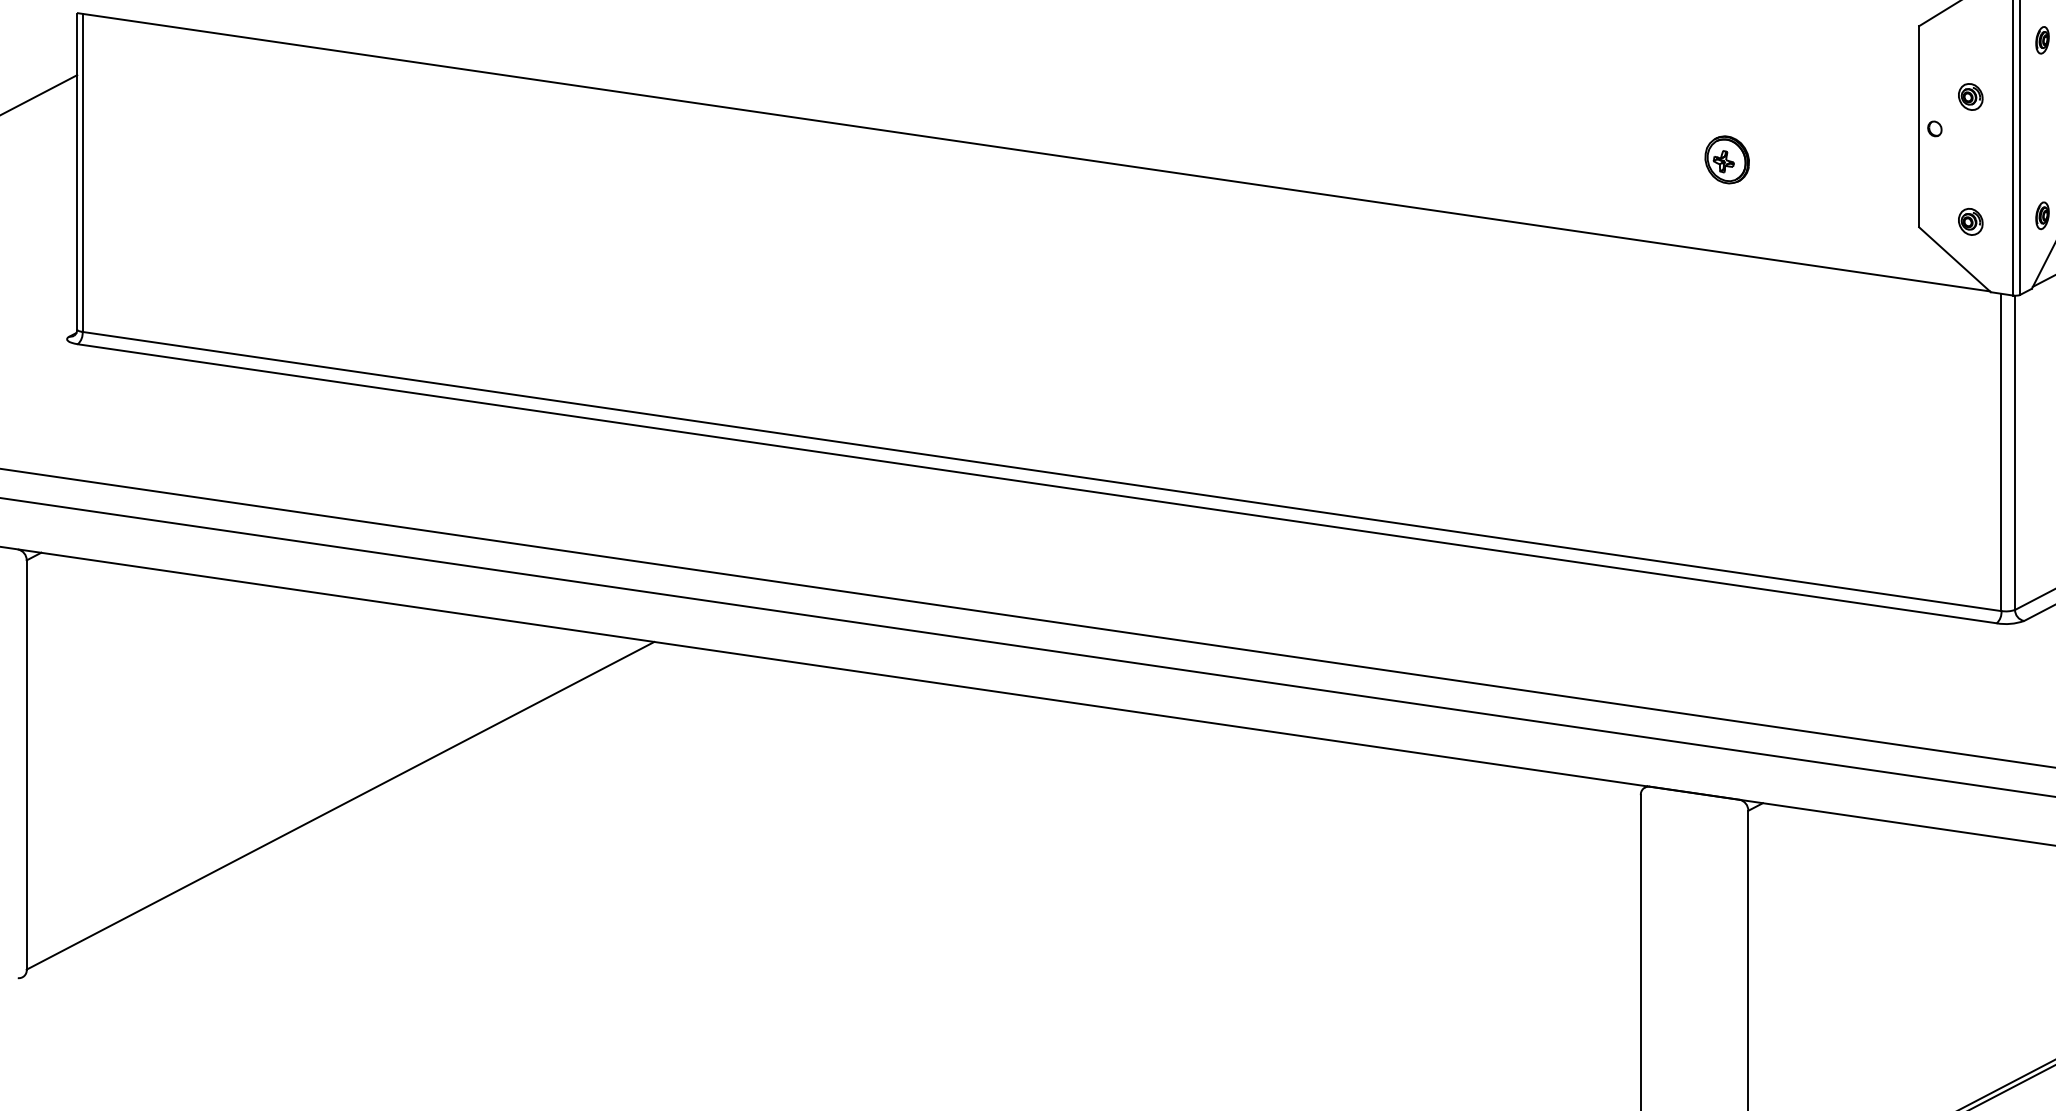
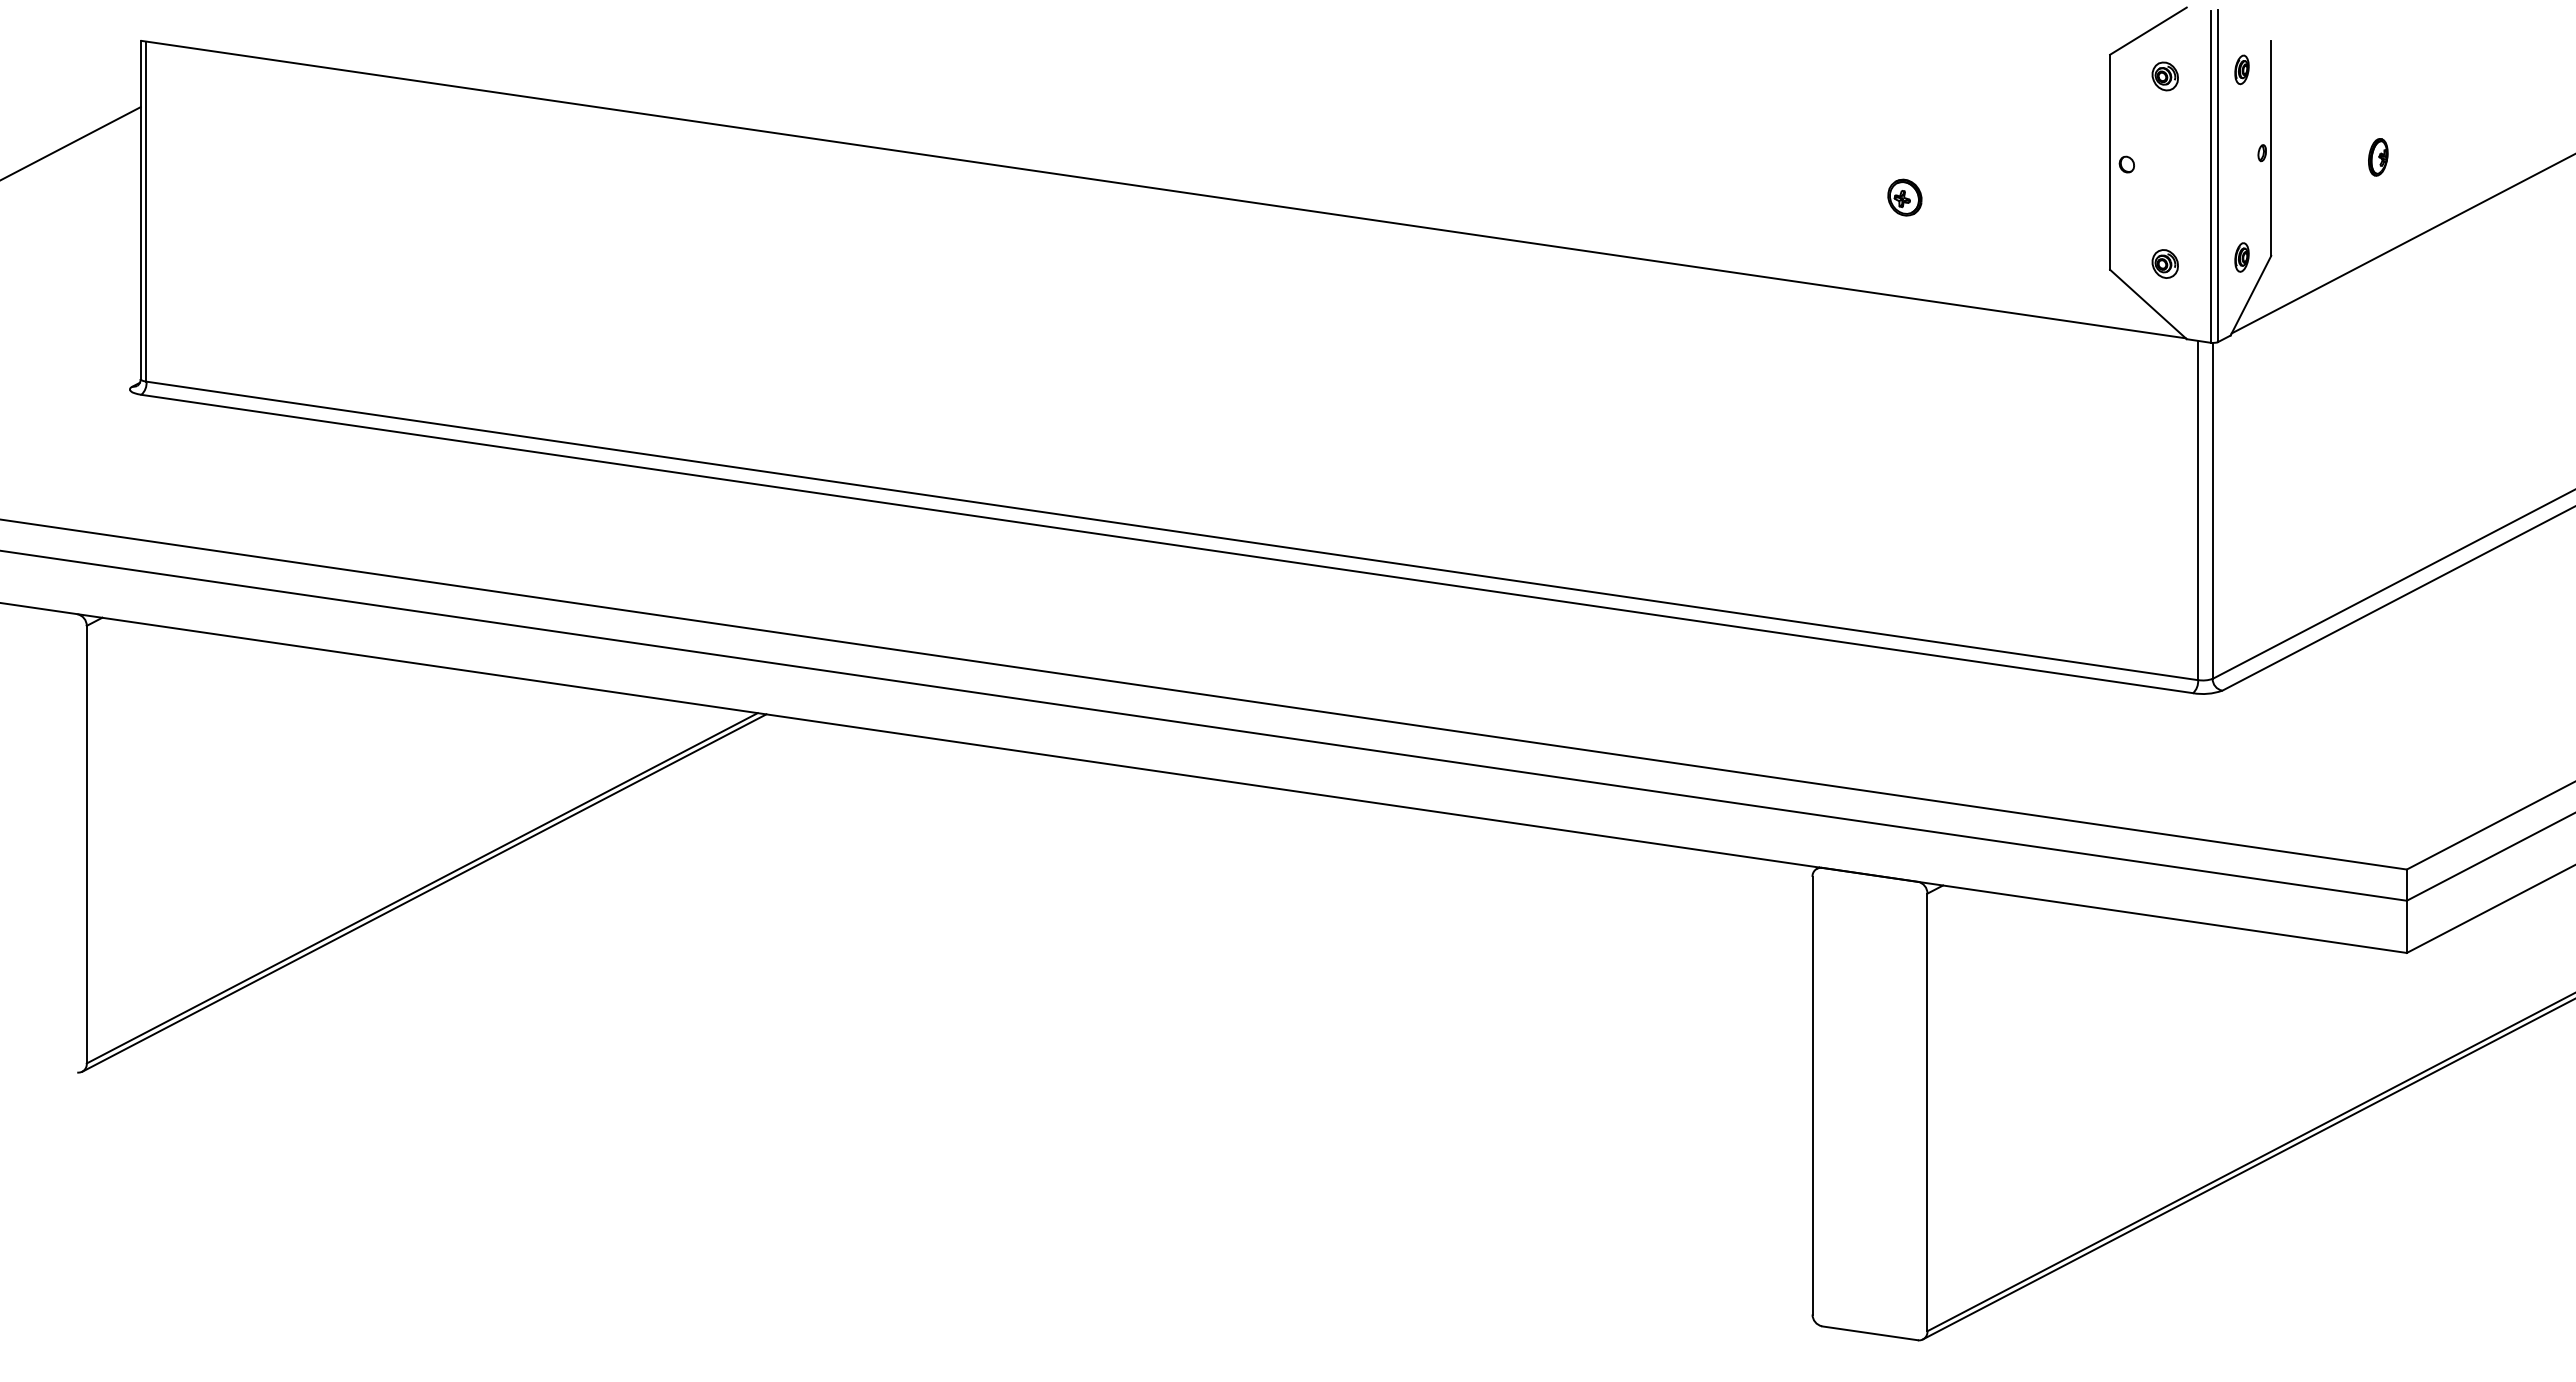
part: (1970, 97) -> (2164, 76), moved
part: (1726, 159) -> (1904, 197), size x0.71
line: (342, 809) -> (424, 892), added

